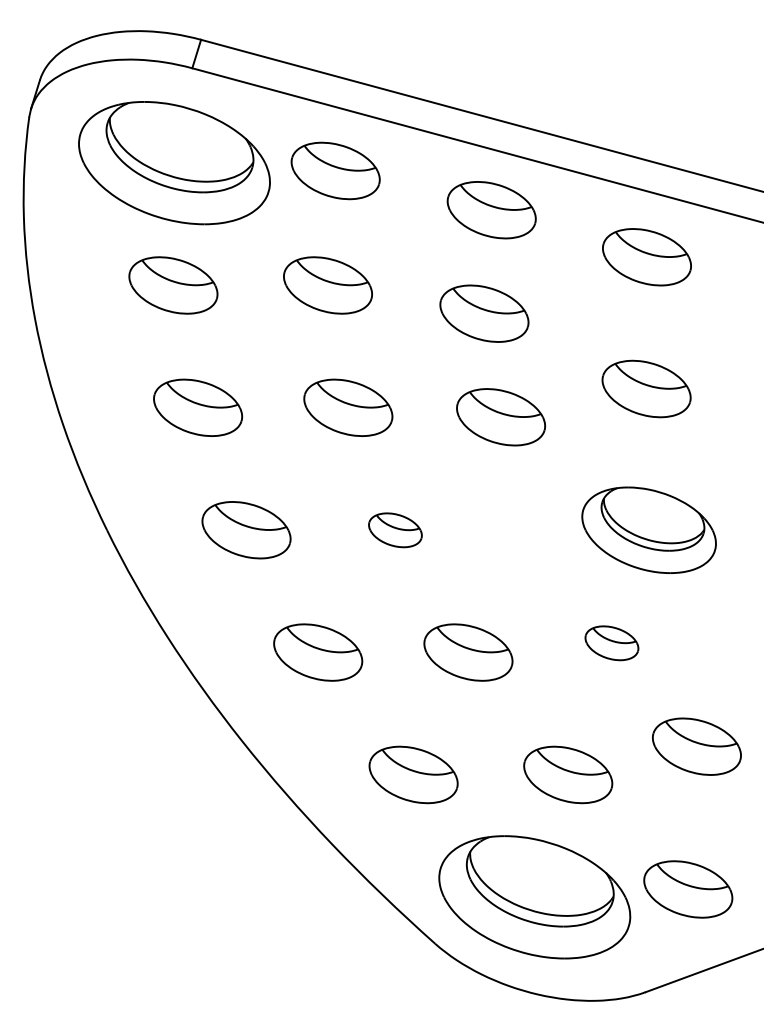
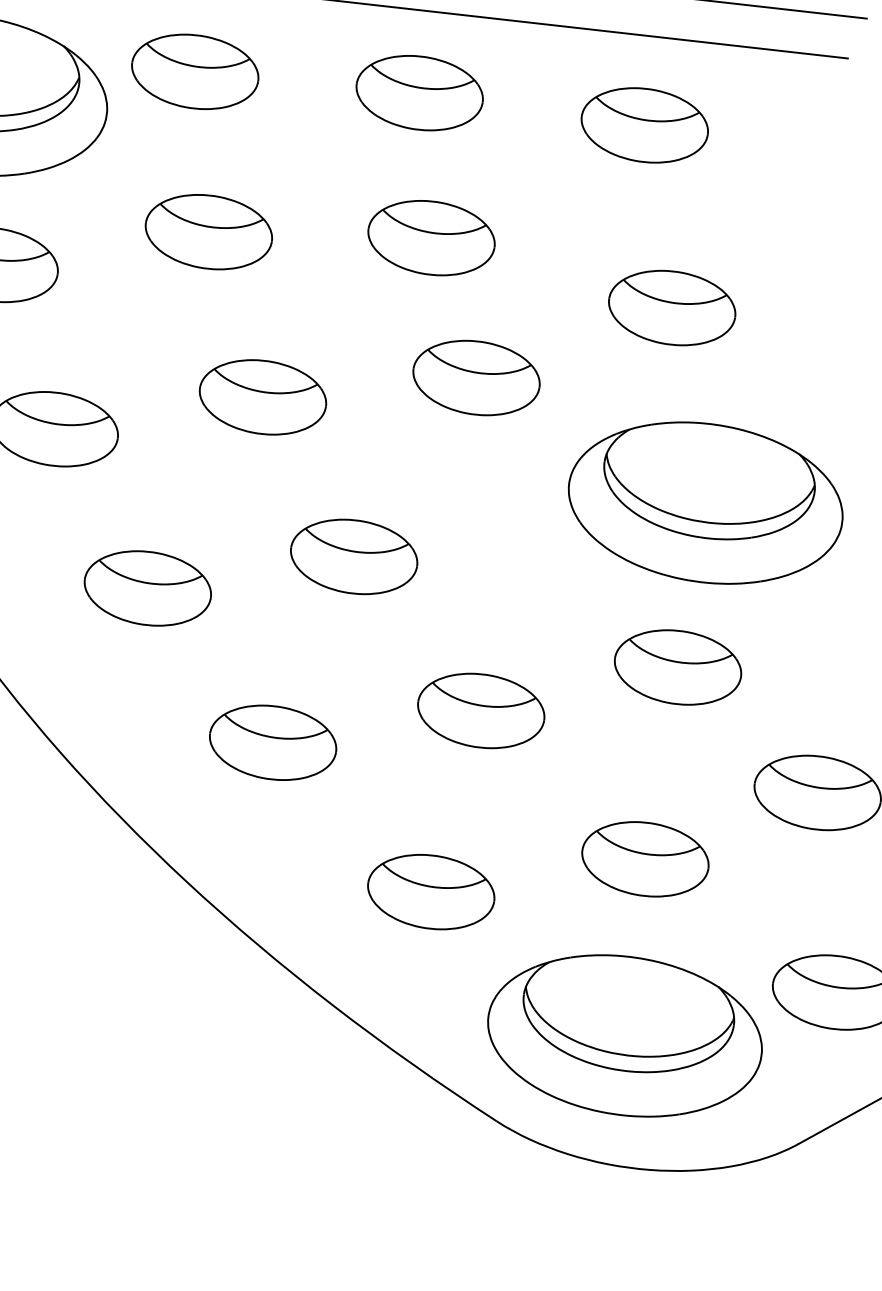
part: (395, 530) -> (354, 557), size x1.67
part: (648, 530) -> (704, 503), size x1.43
part: (611, 643) -> (677, 668), size x1.67

